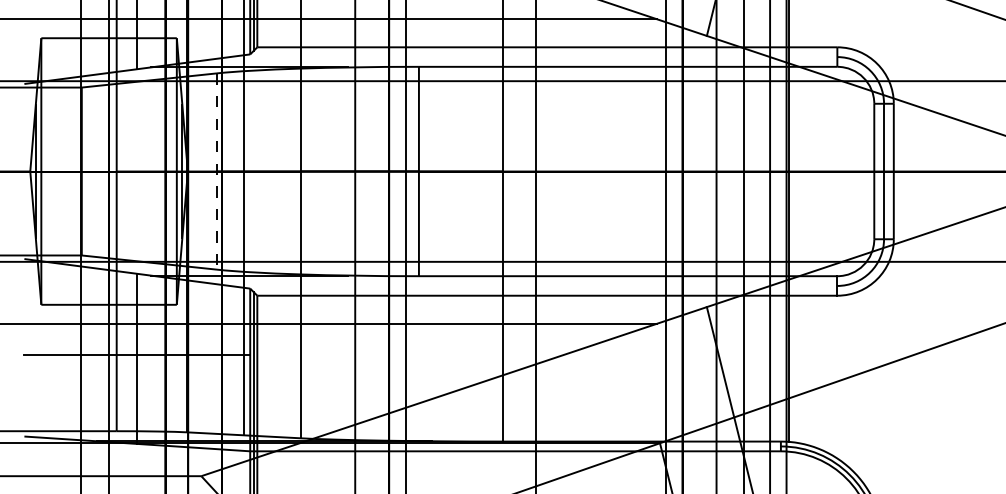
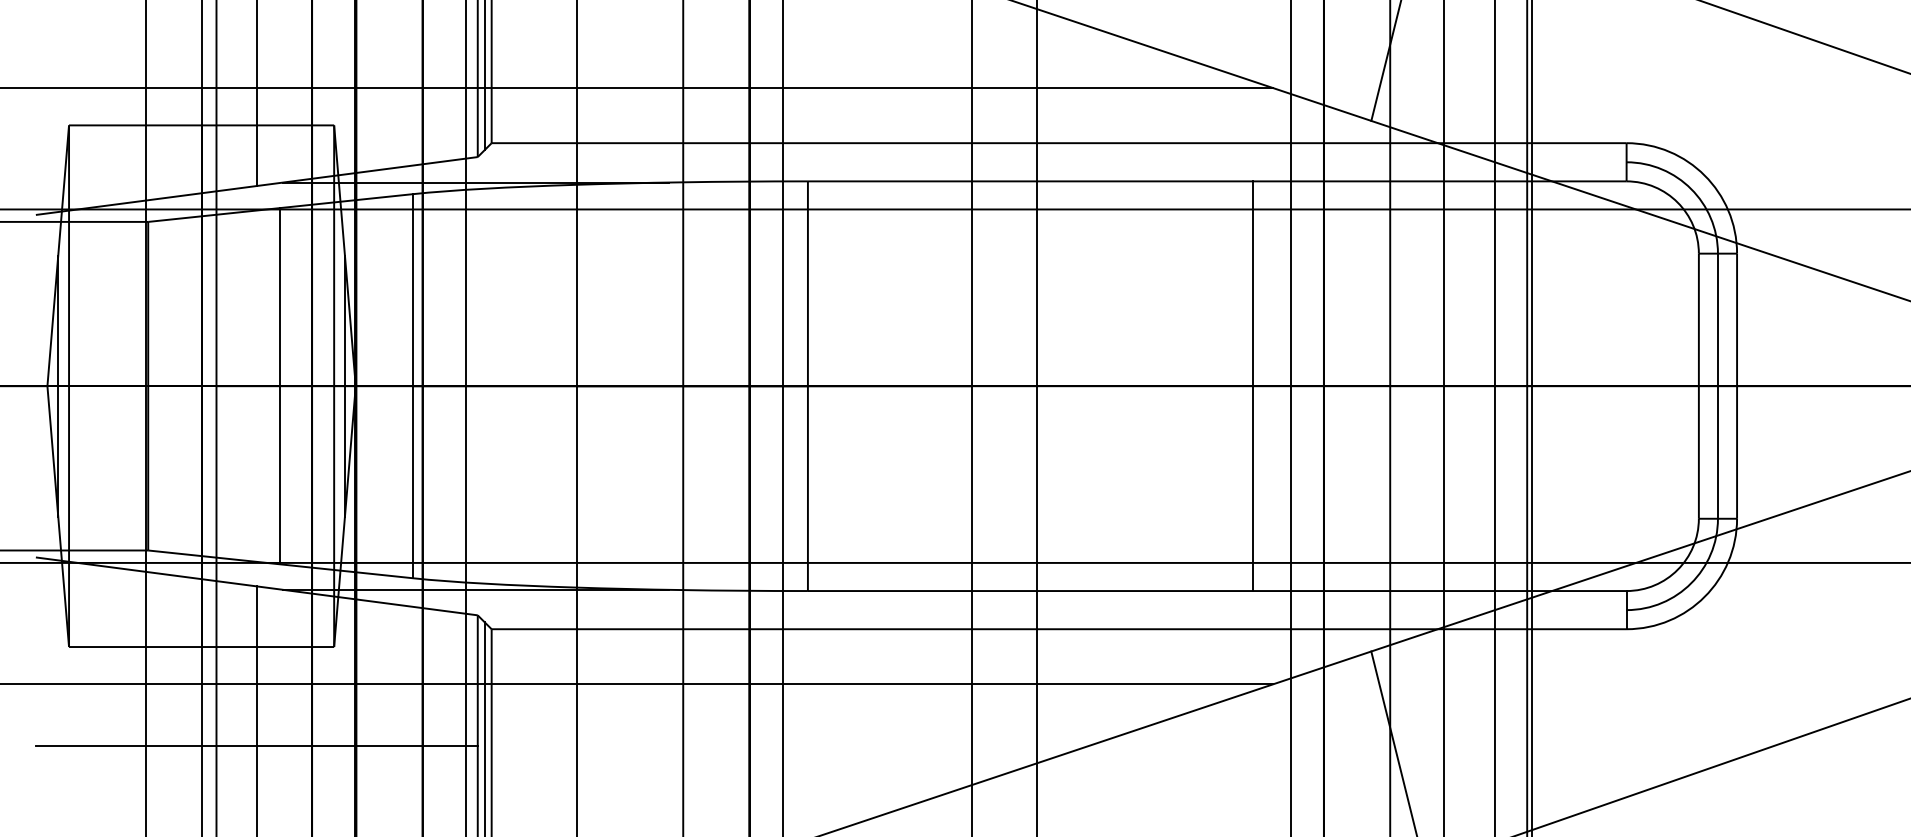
line: (149, 171) -> (280, 386), added
line: (646, 171) -> (1253, 386), added
line: (216, 172) -> (411, 388), dashed -> solid

